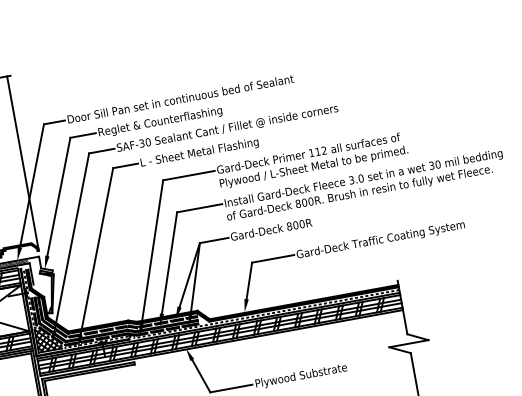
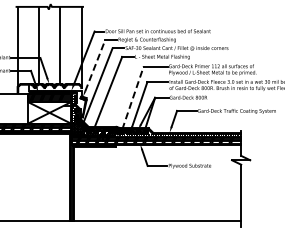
line: (59, 196) -> (95, 65), solid -> dashed
line: (153, 250) -> (133, 97), solid -> dashed

